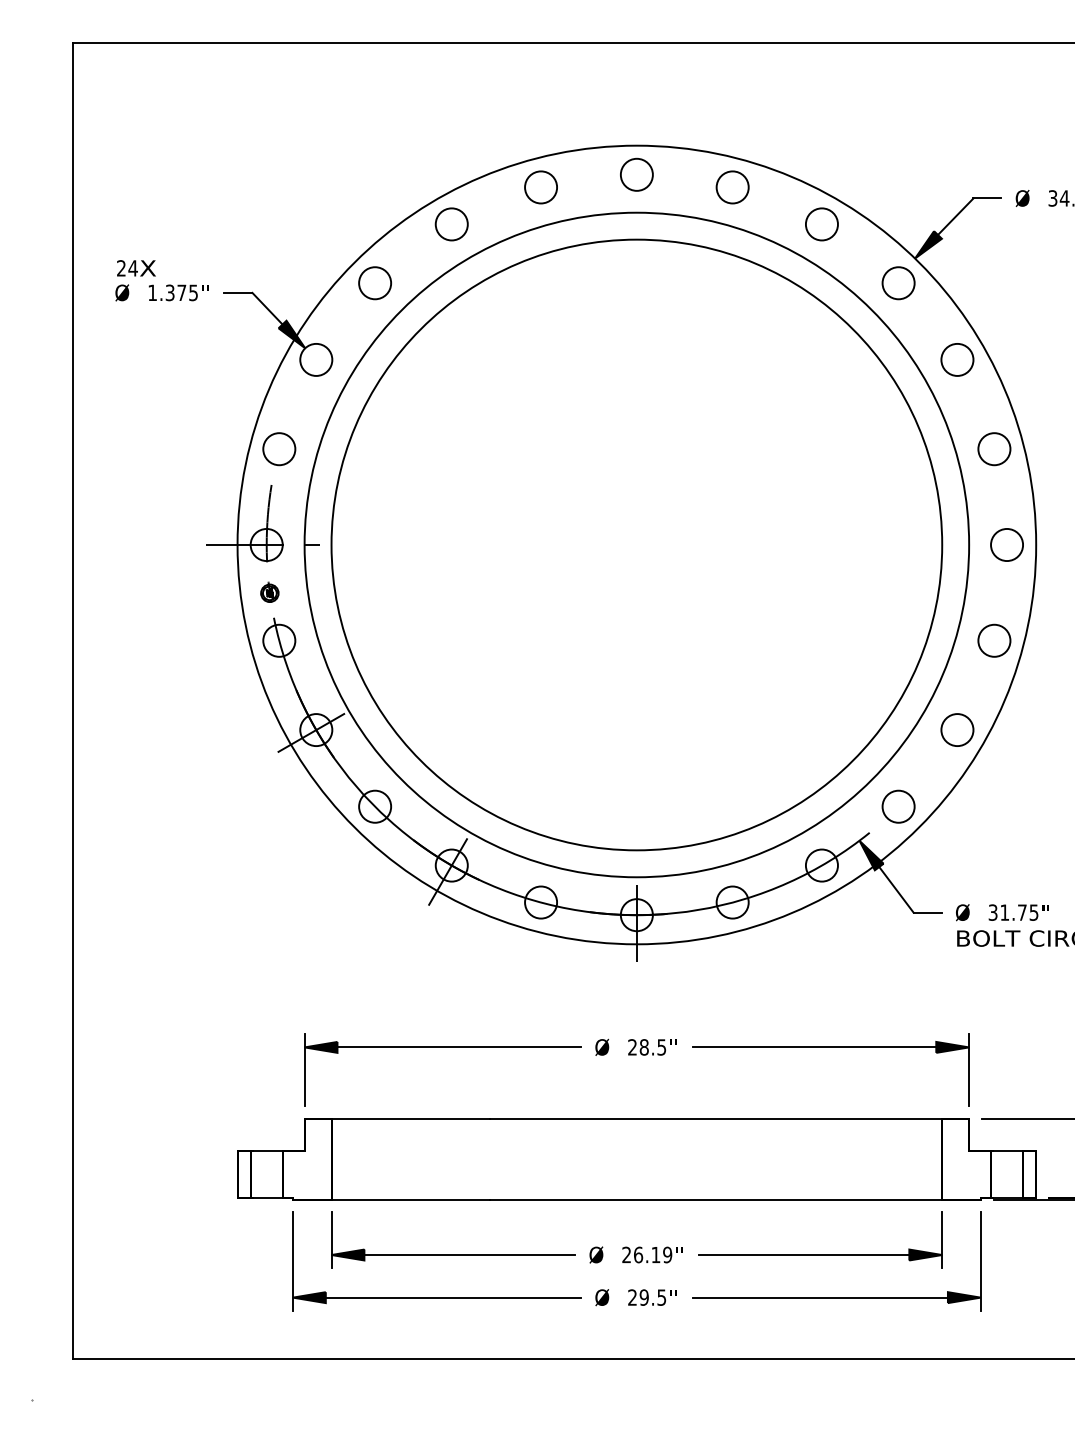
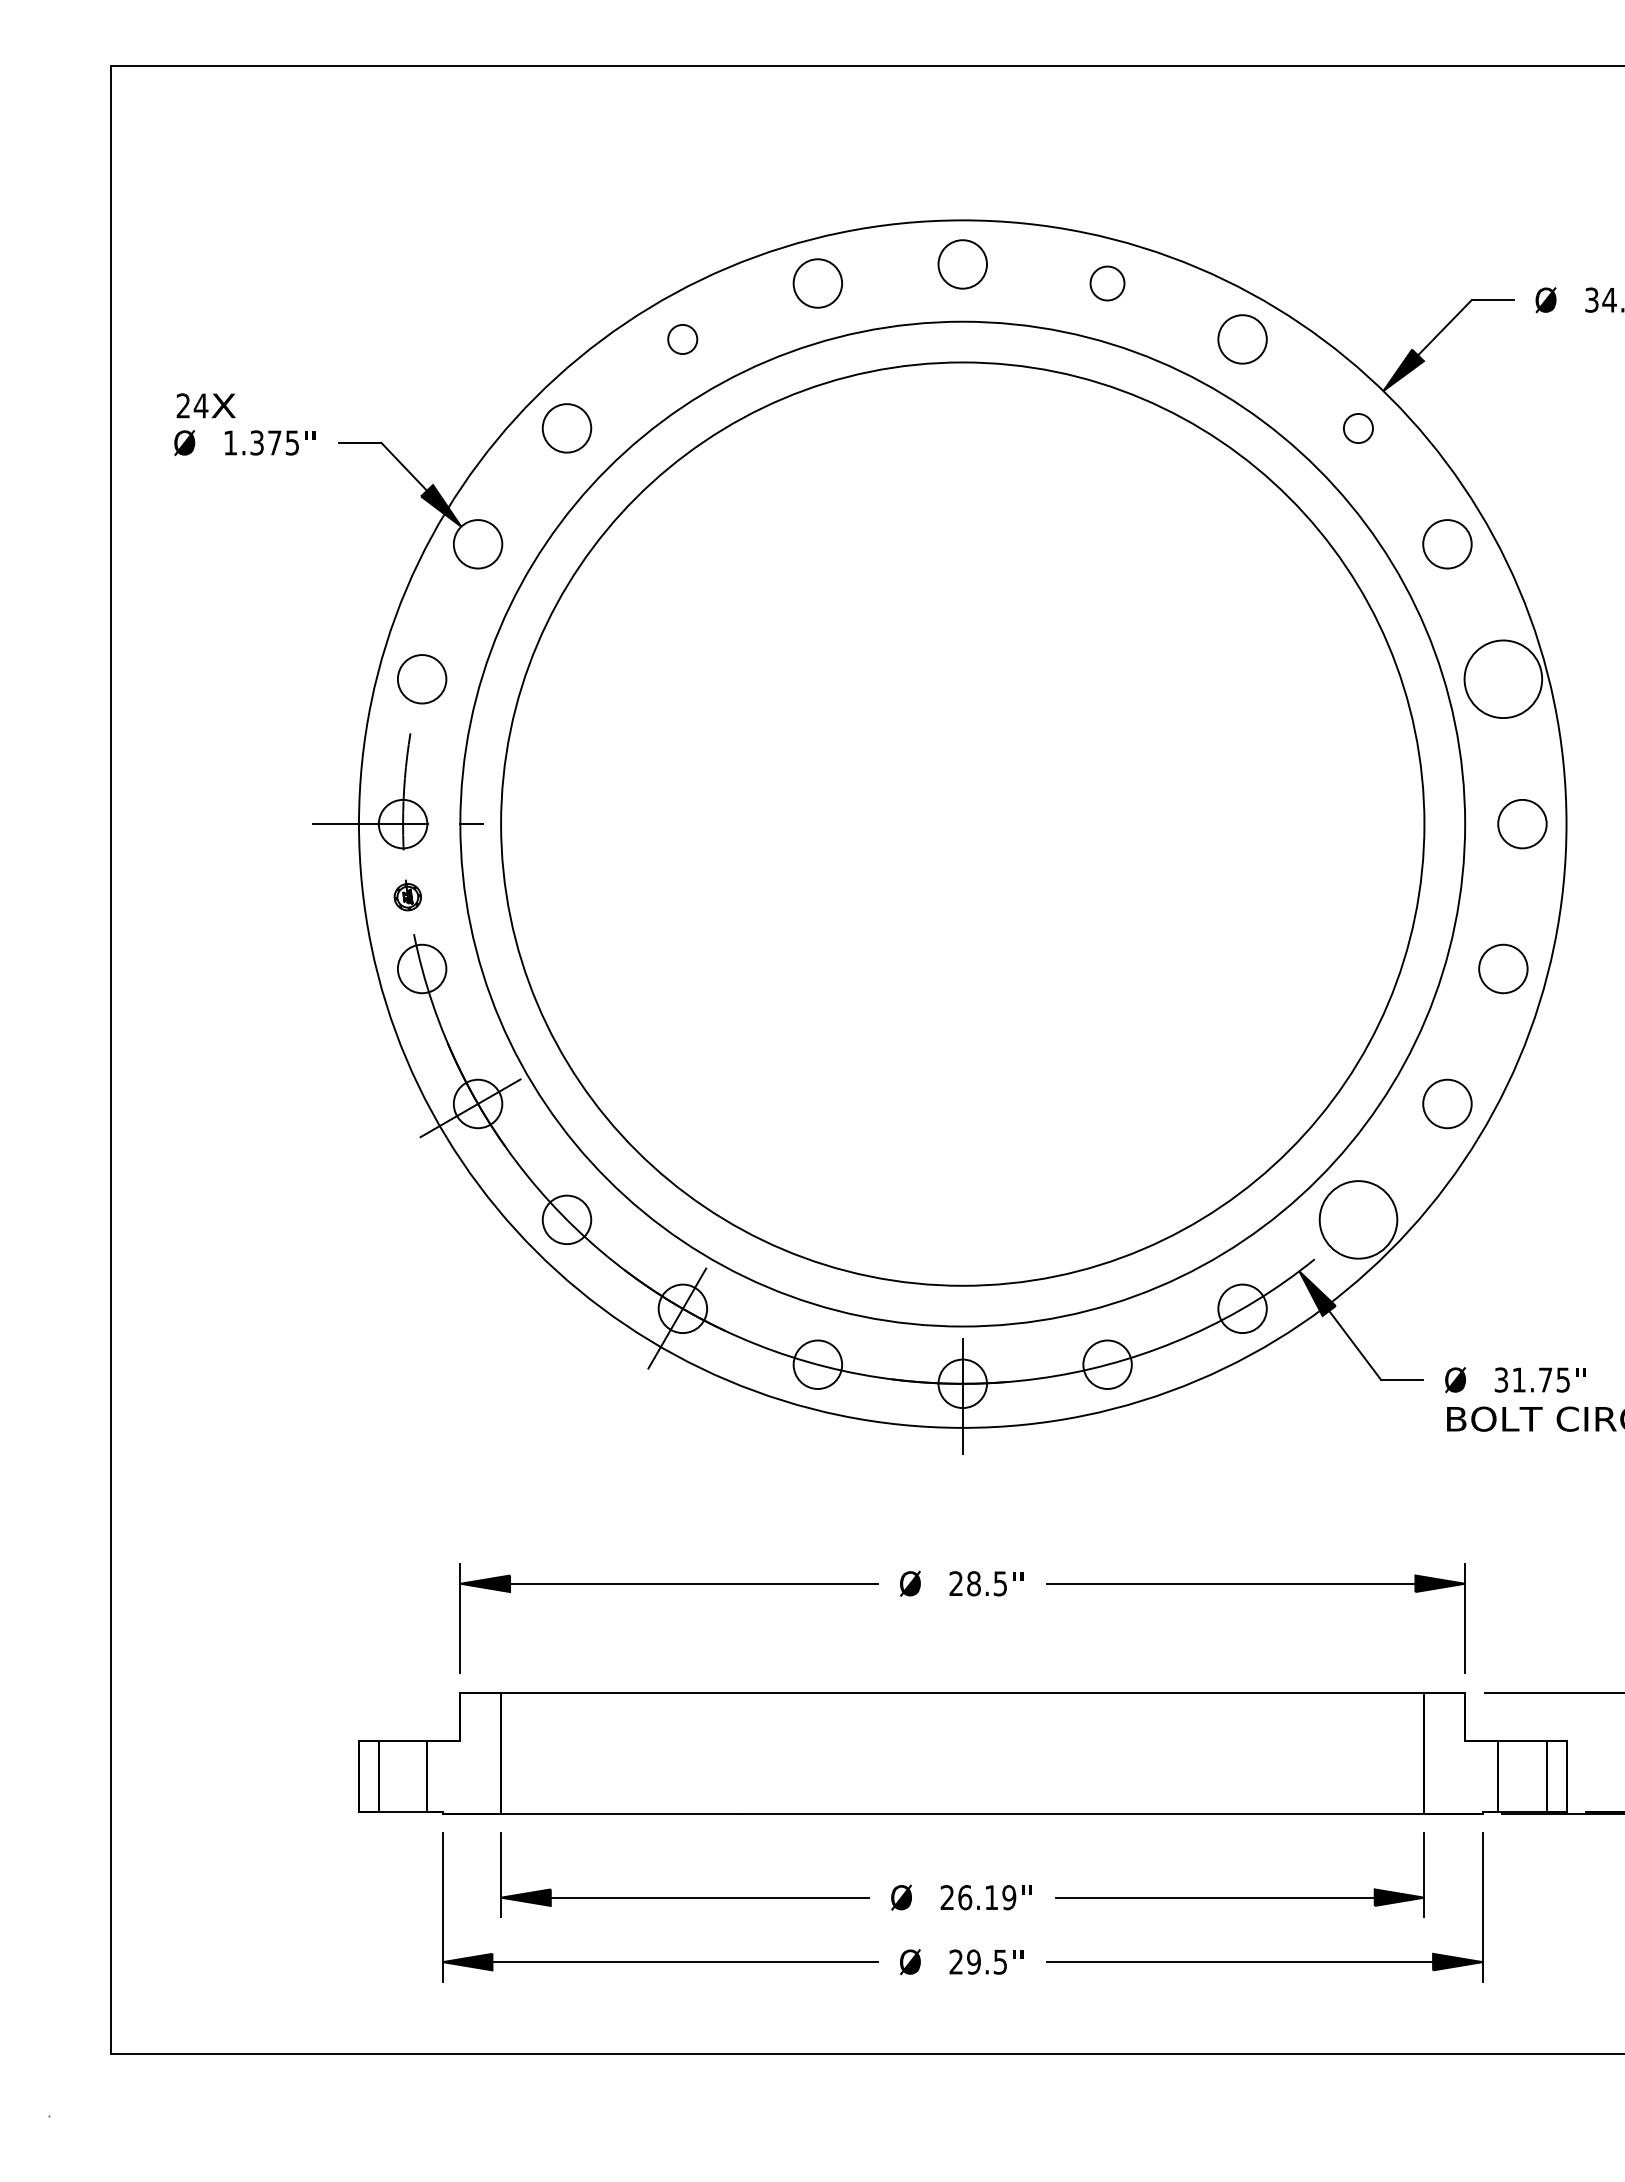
circle: (732, 187) -> (1107, 283), size x0.7
circle: (451, 224) -> (682, 339), size x0.6
circle: (898, 283) -> (1358, 428), size x0.6
circle: (994, 449) -> (1503, 679), size x1.6
circle: (898, 806) -> (1358, 1219), size x1.6

